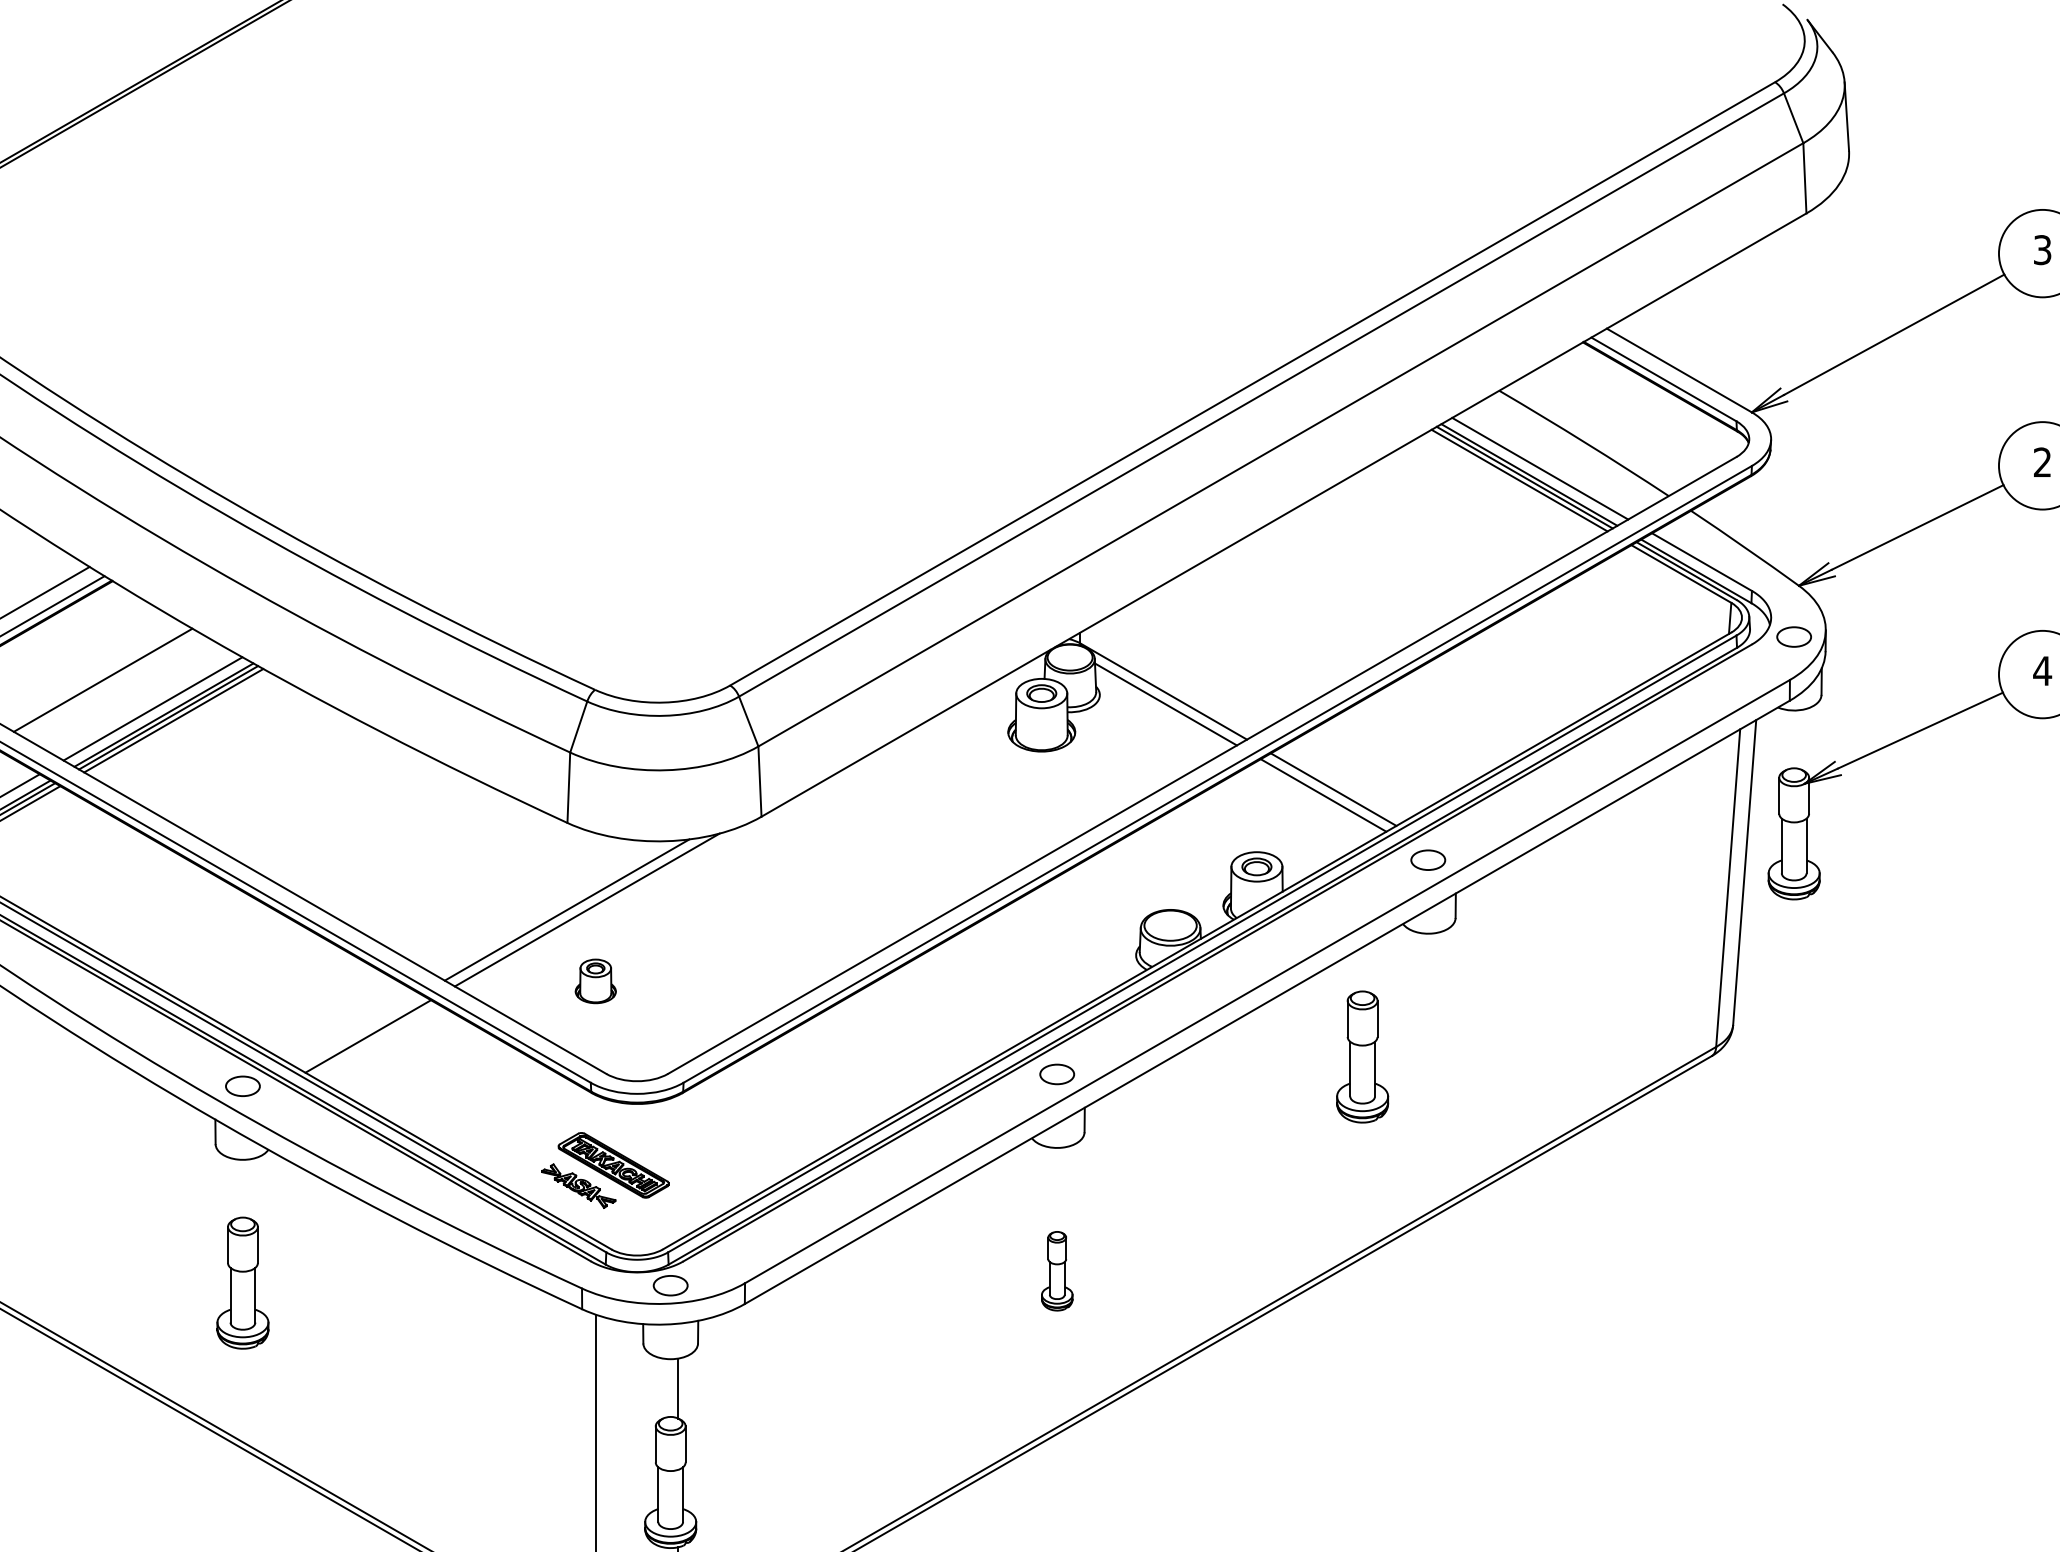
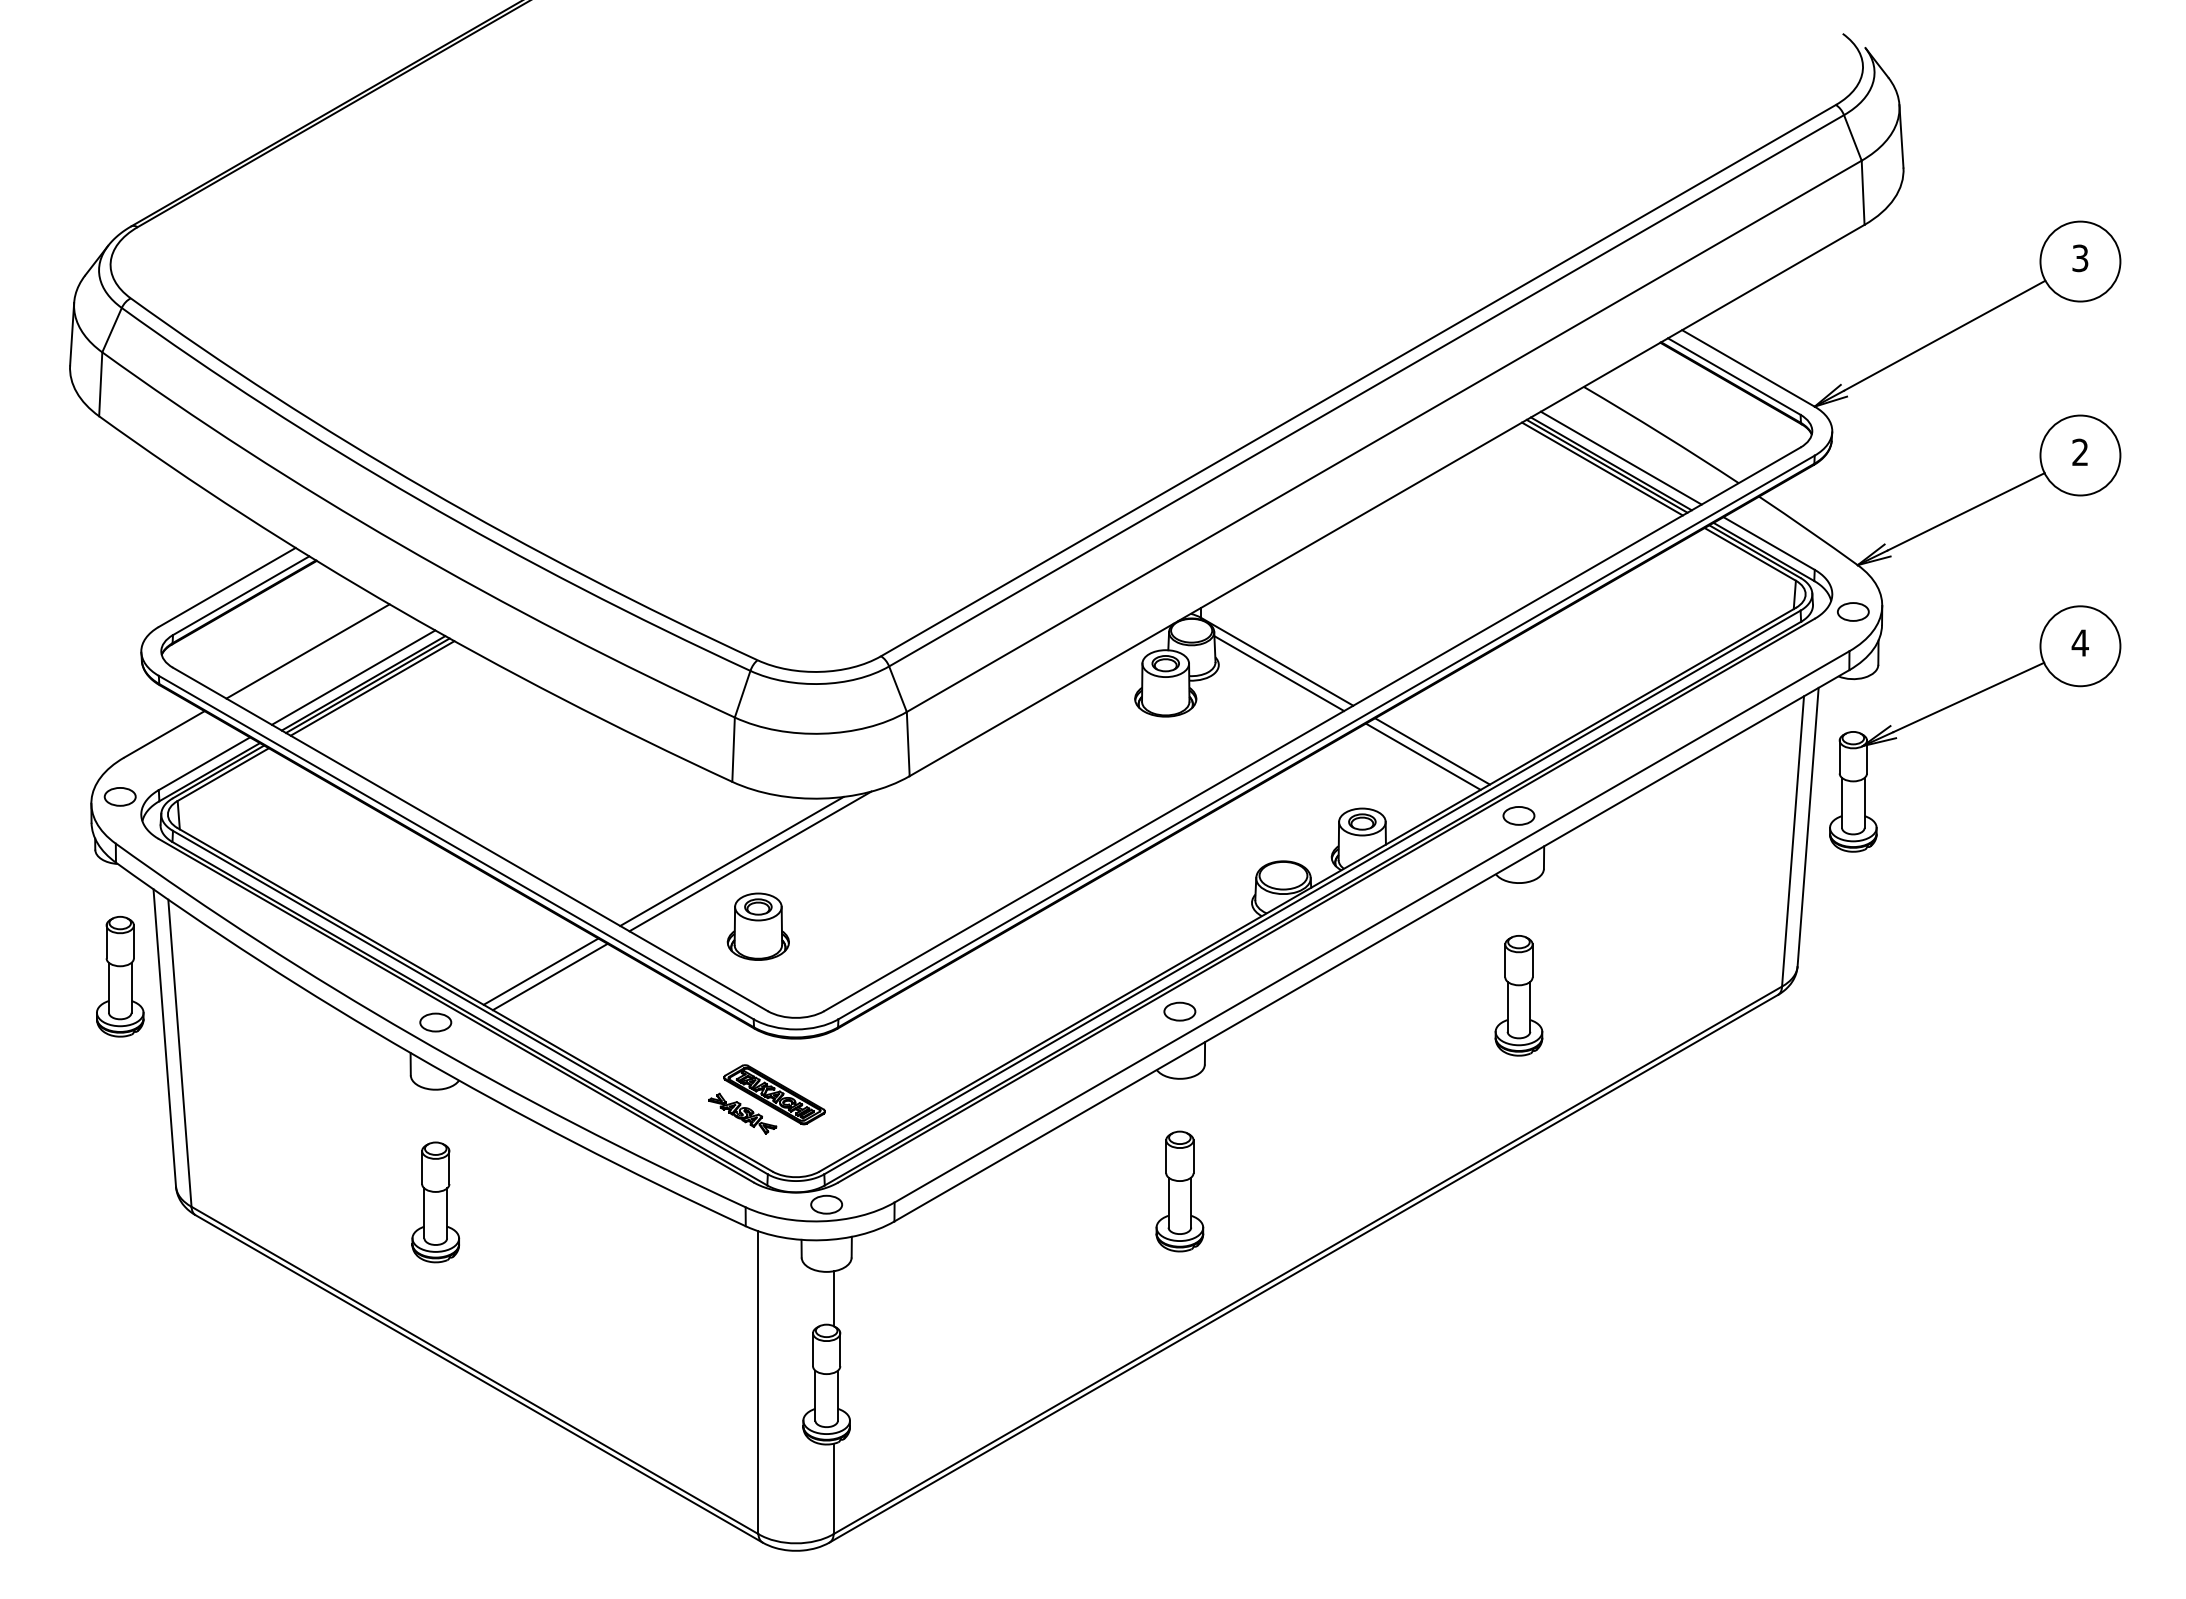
part: (595, 981) -> (757, 926), size x1.67
line: (357, 1030) -> (540, 971), added
part: (1362, 1056) -> (1518, 995), moved
part: (1056, 1271) -> (1179, 1191), size x1.67

